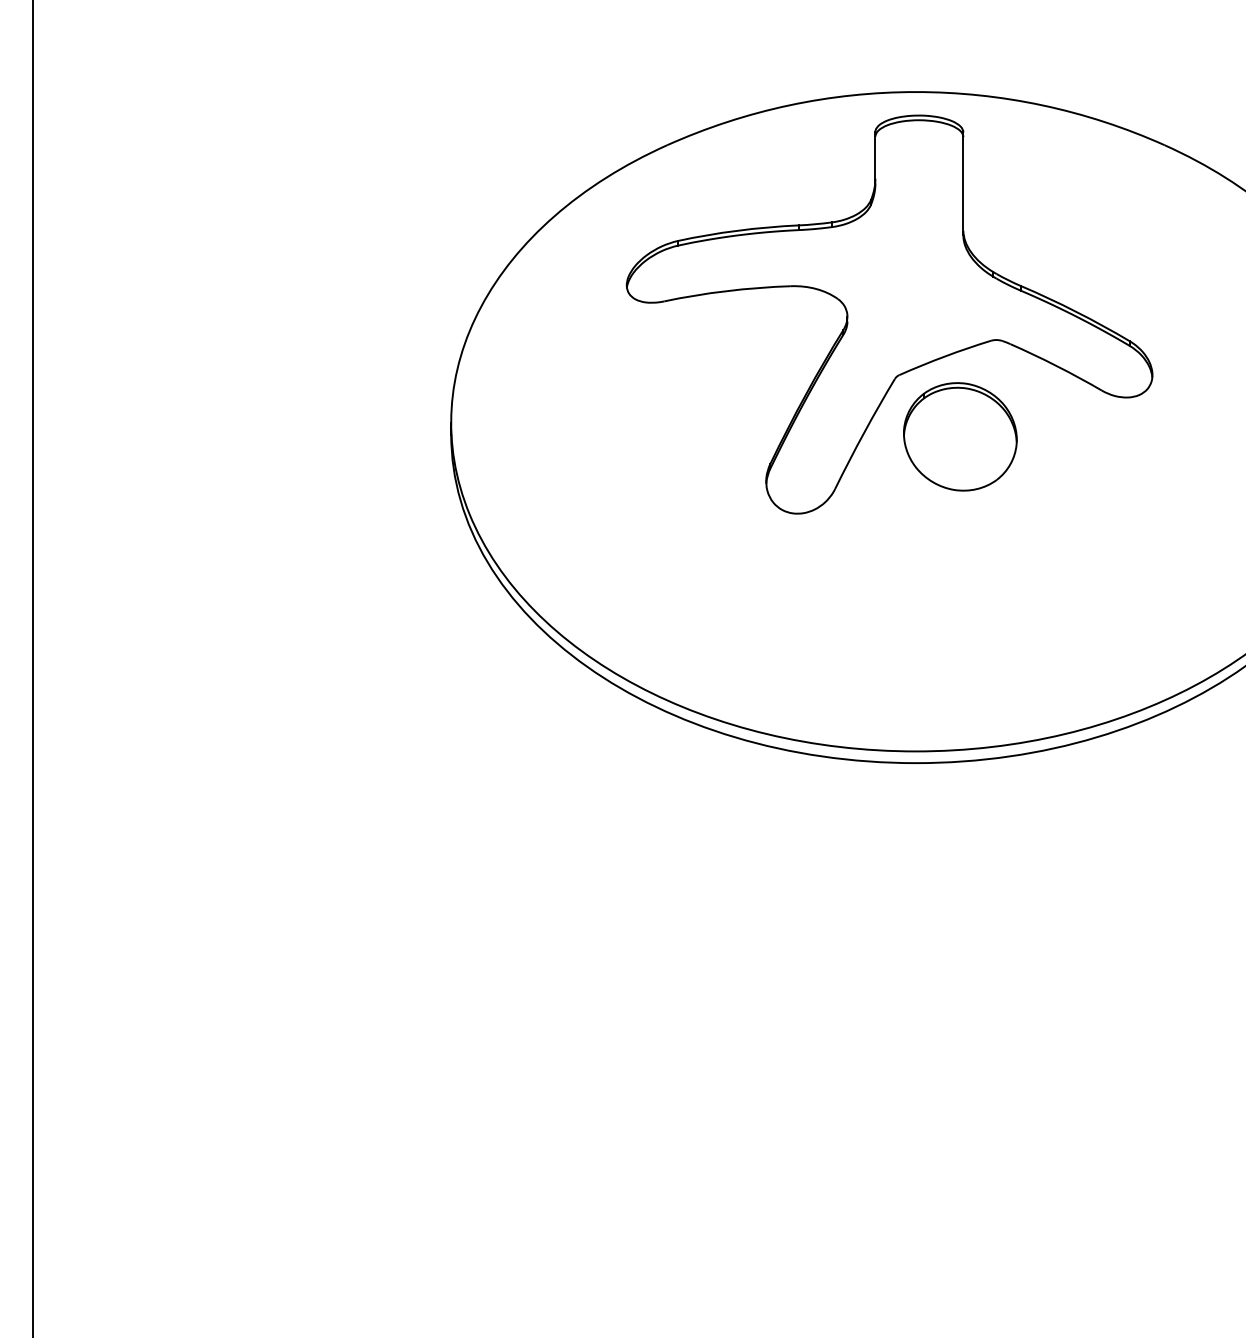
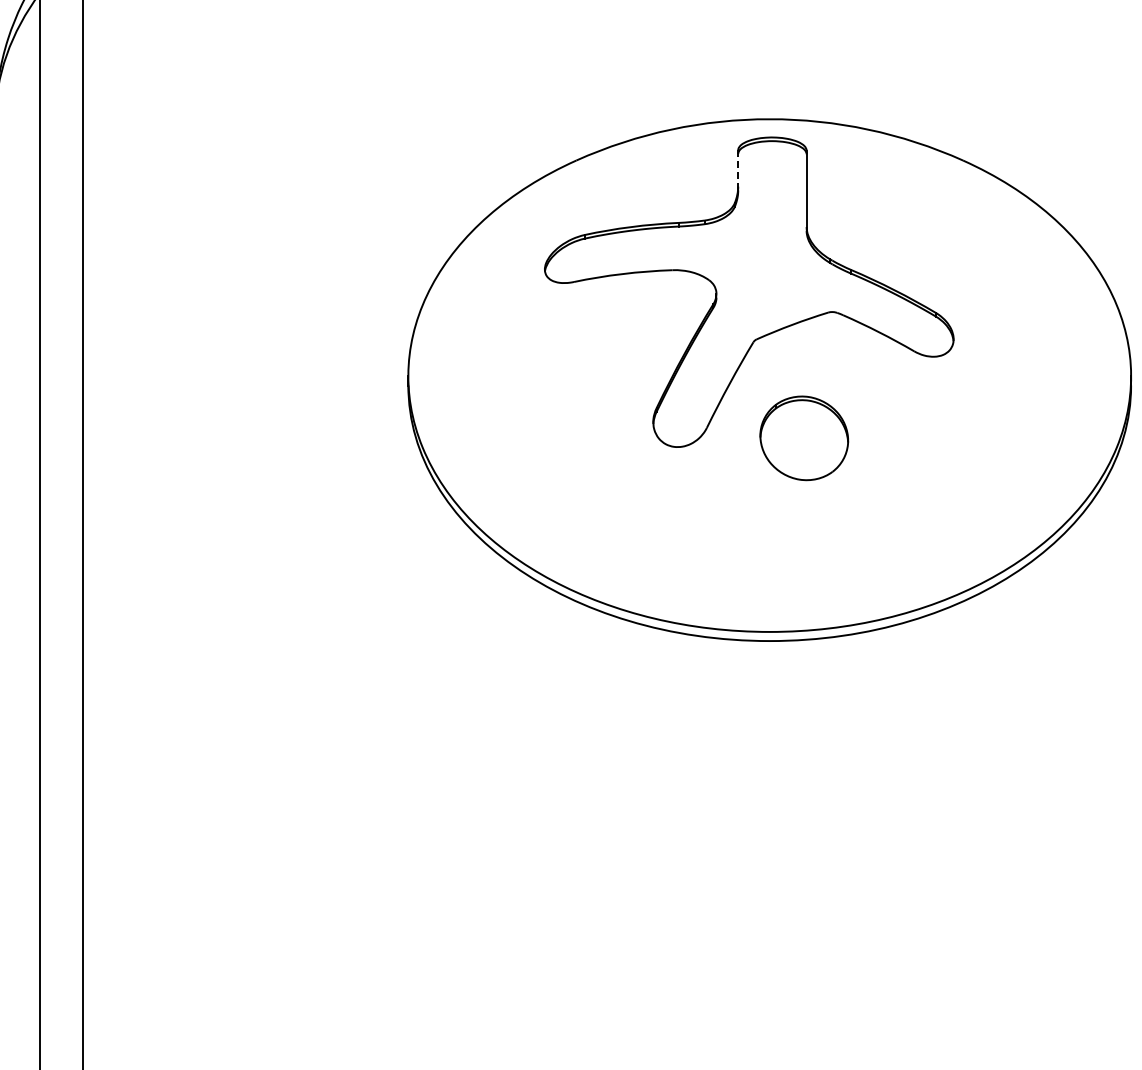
line: (875, 157) -> (738, 170), solid -> dashed
part: (960, 437) -> (804, 438), moved

